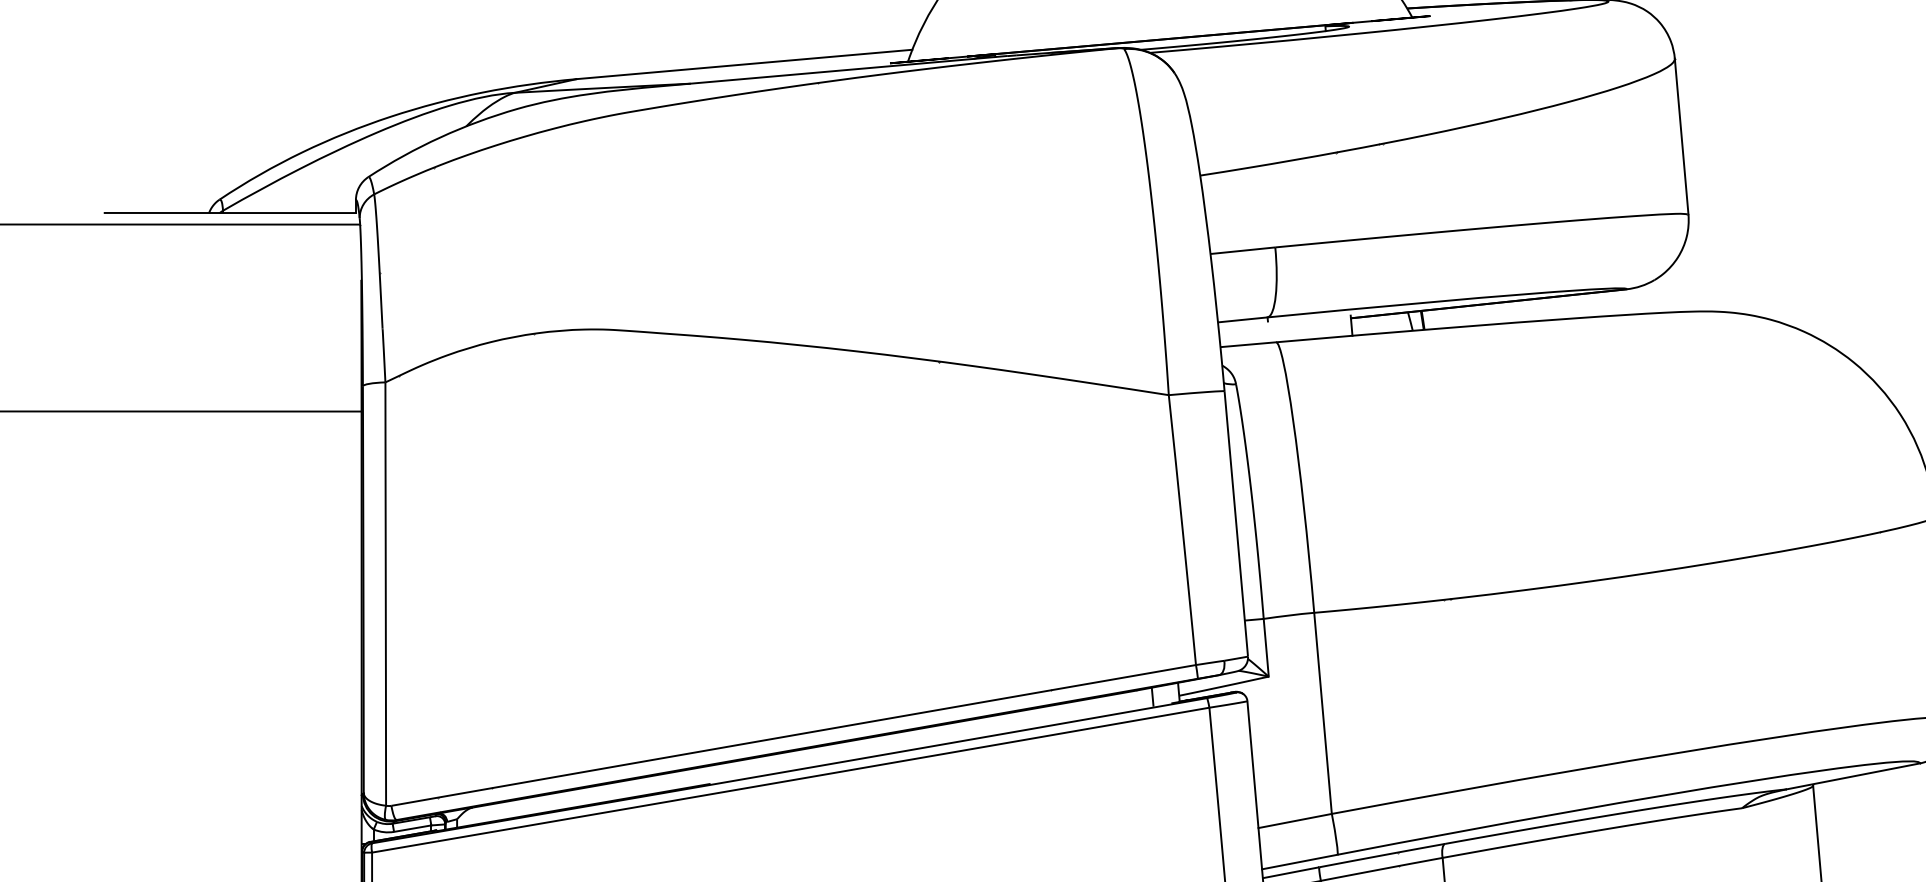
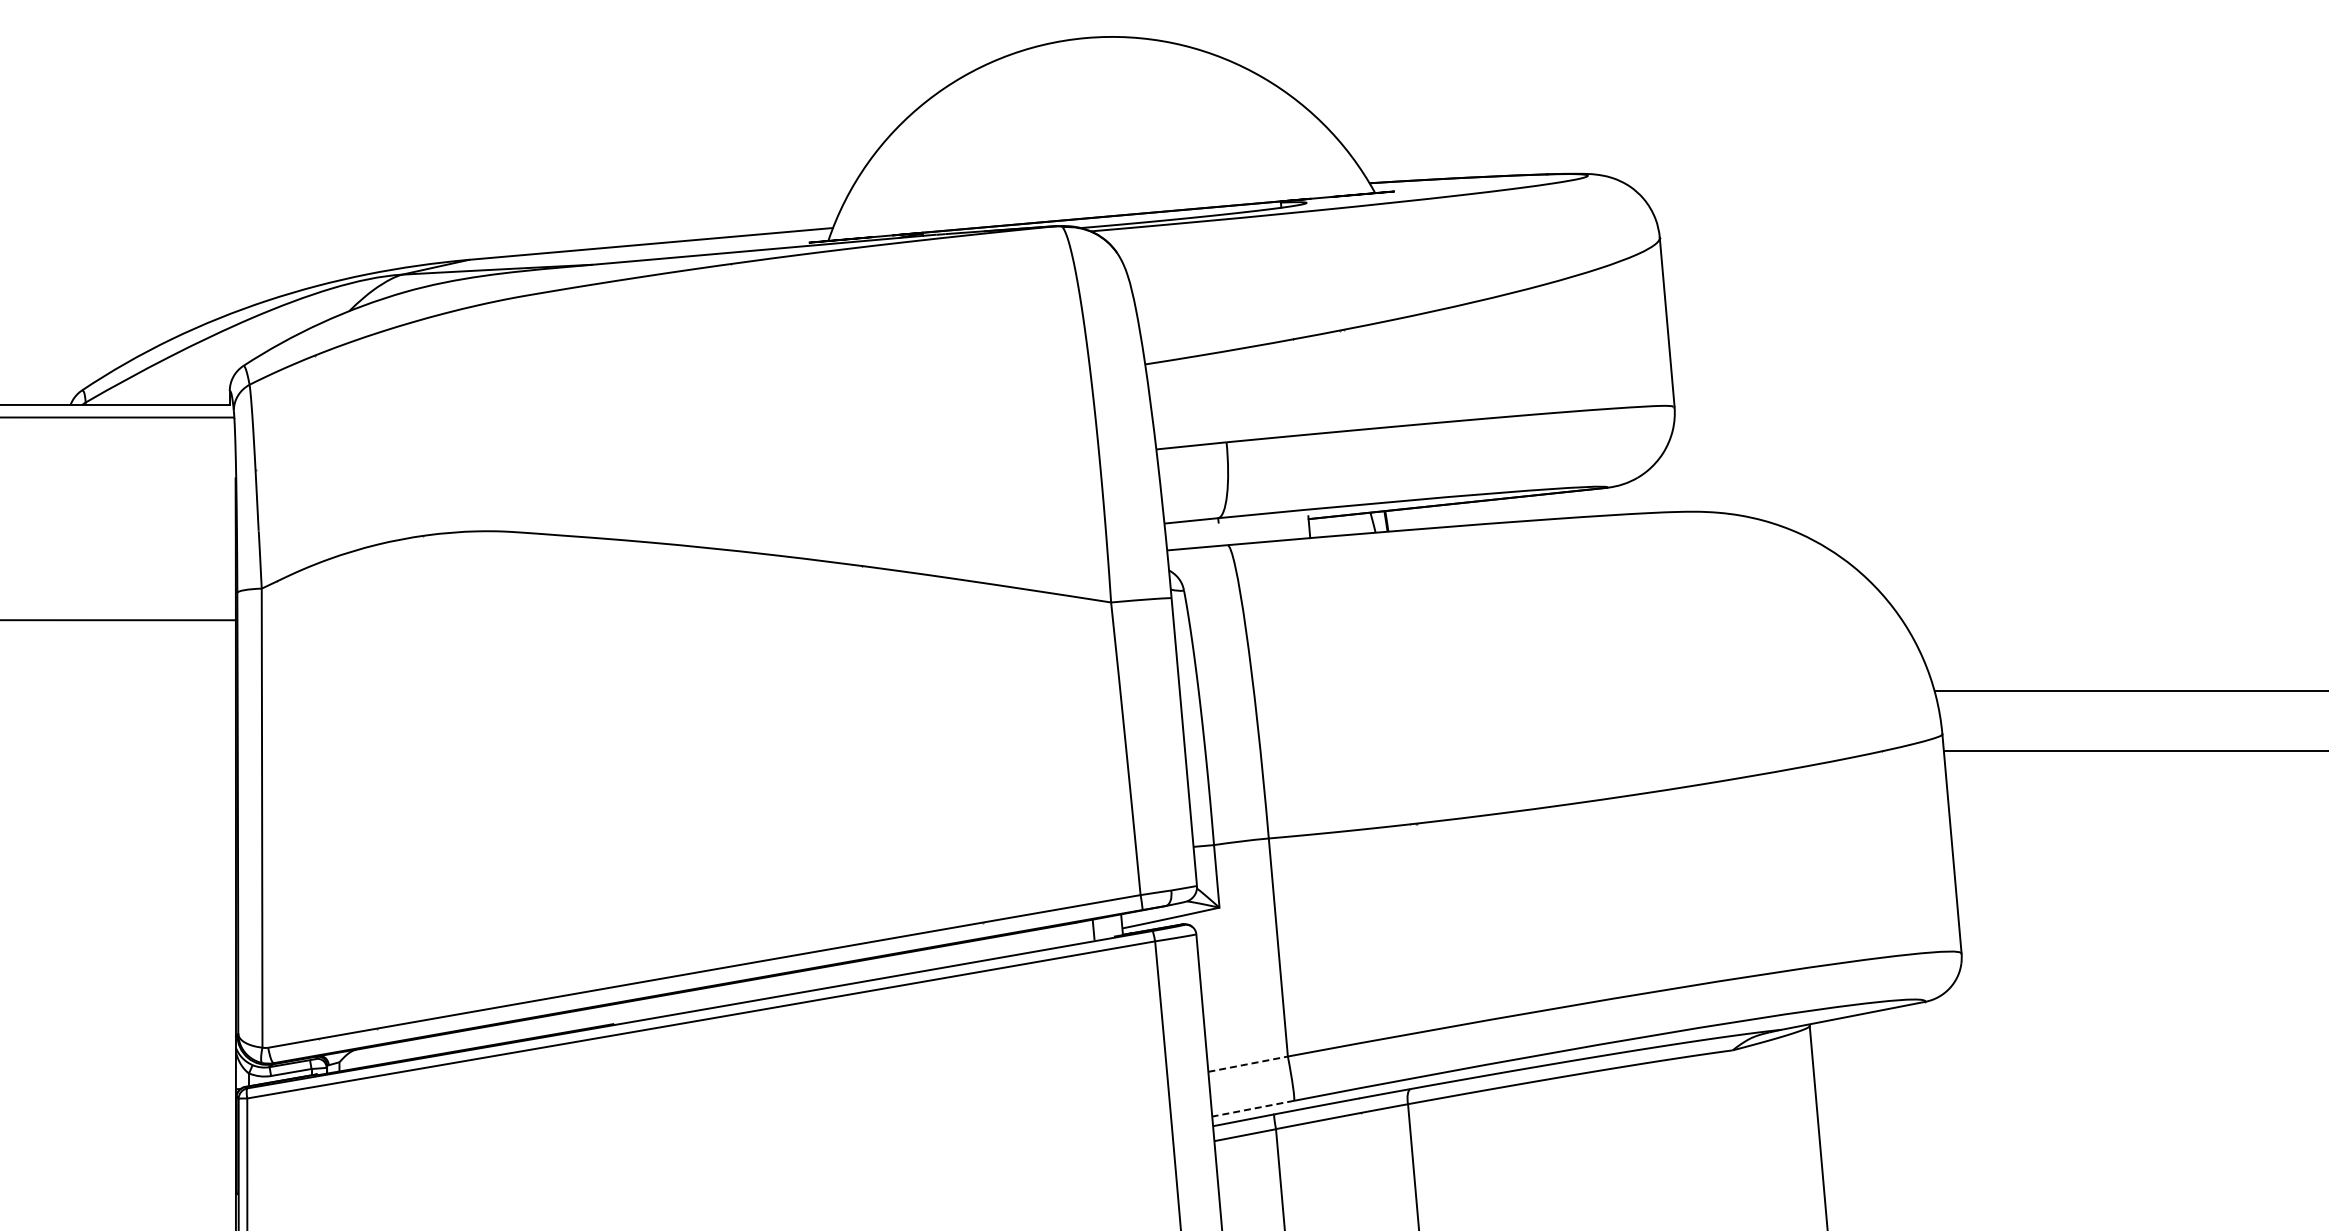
line: (1295, 821) -> (1248, 1064), solid -> dashed
line: (1300, 861) -> (1253, 1108), solid -> dashed

